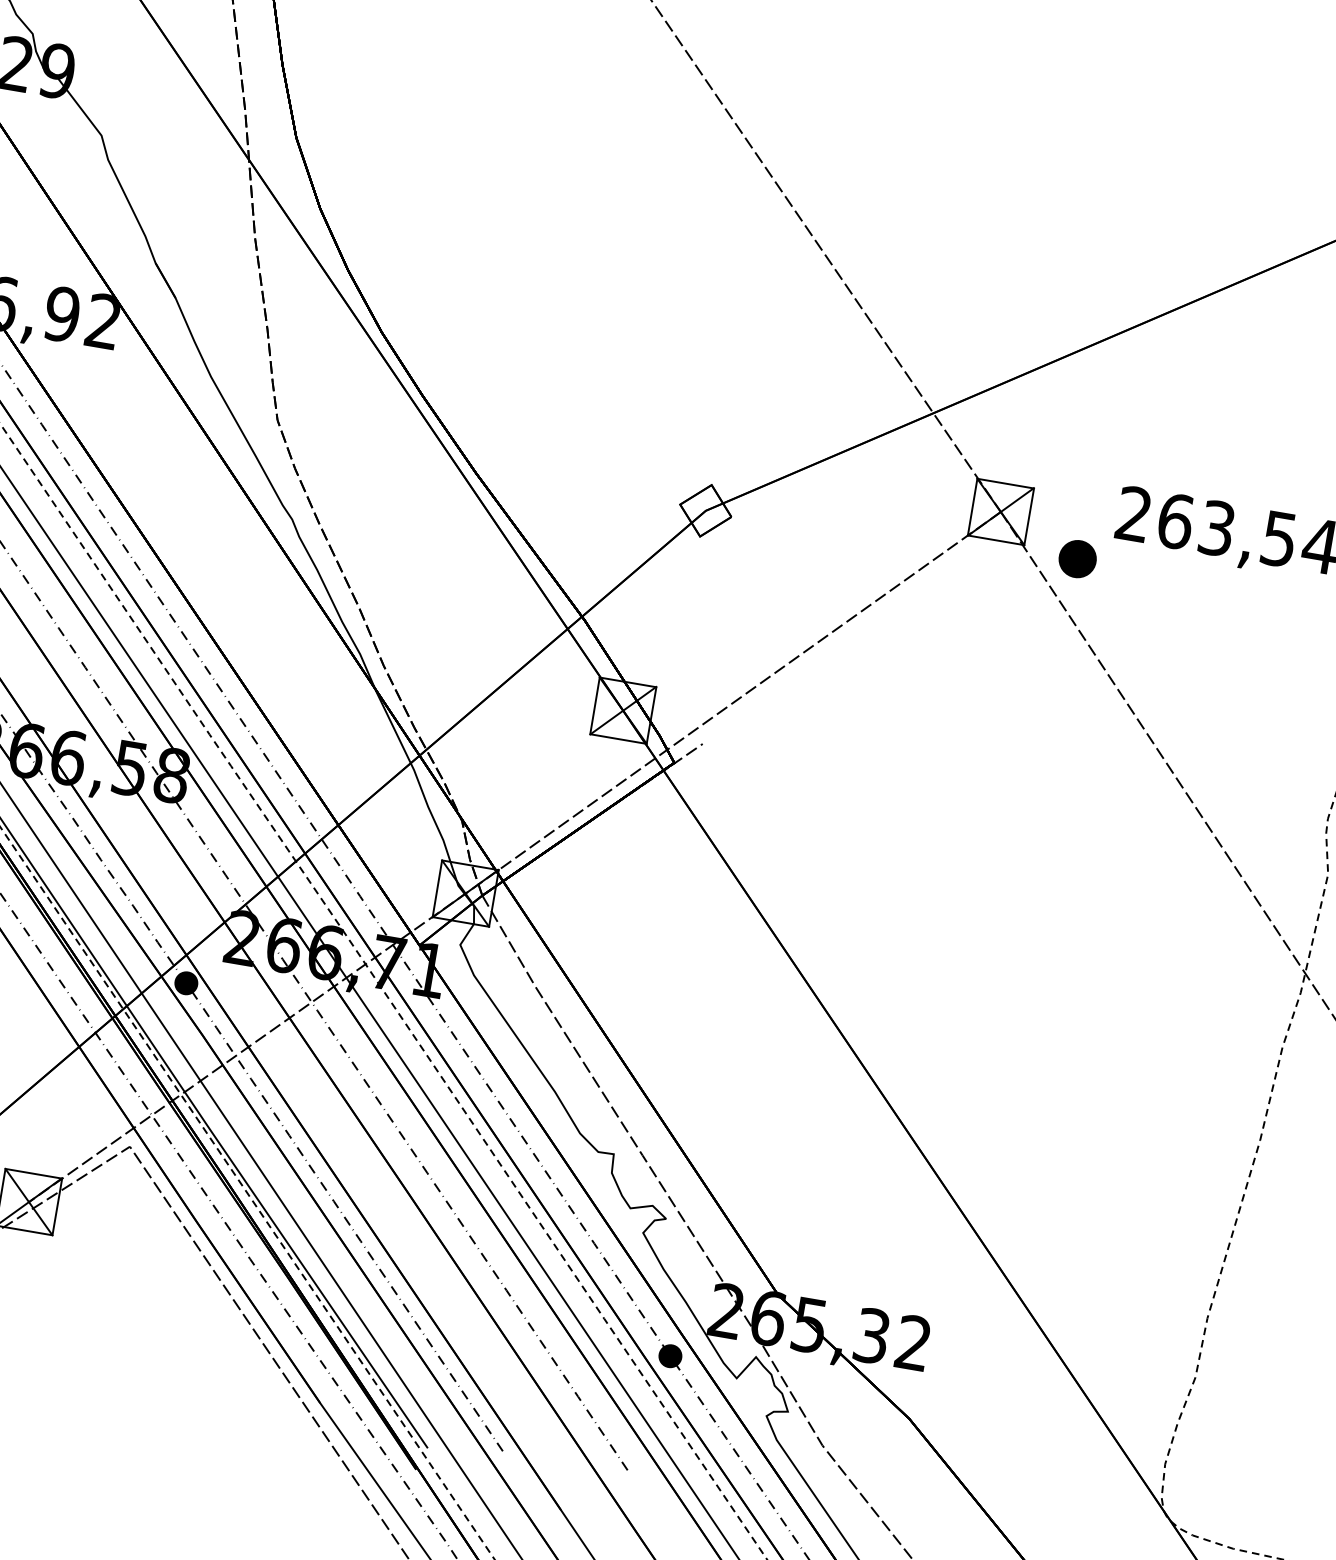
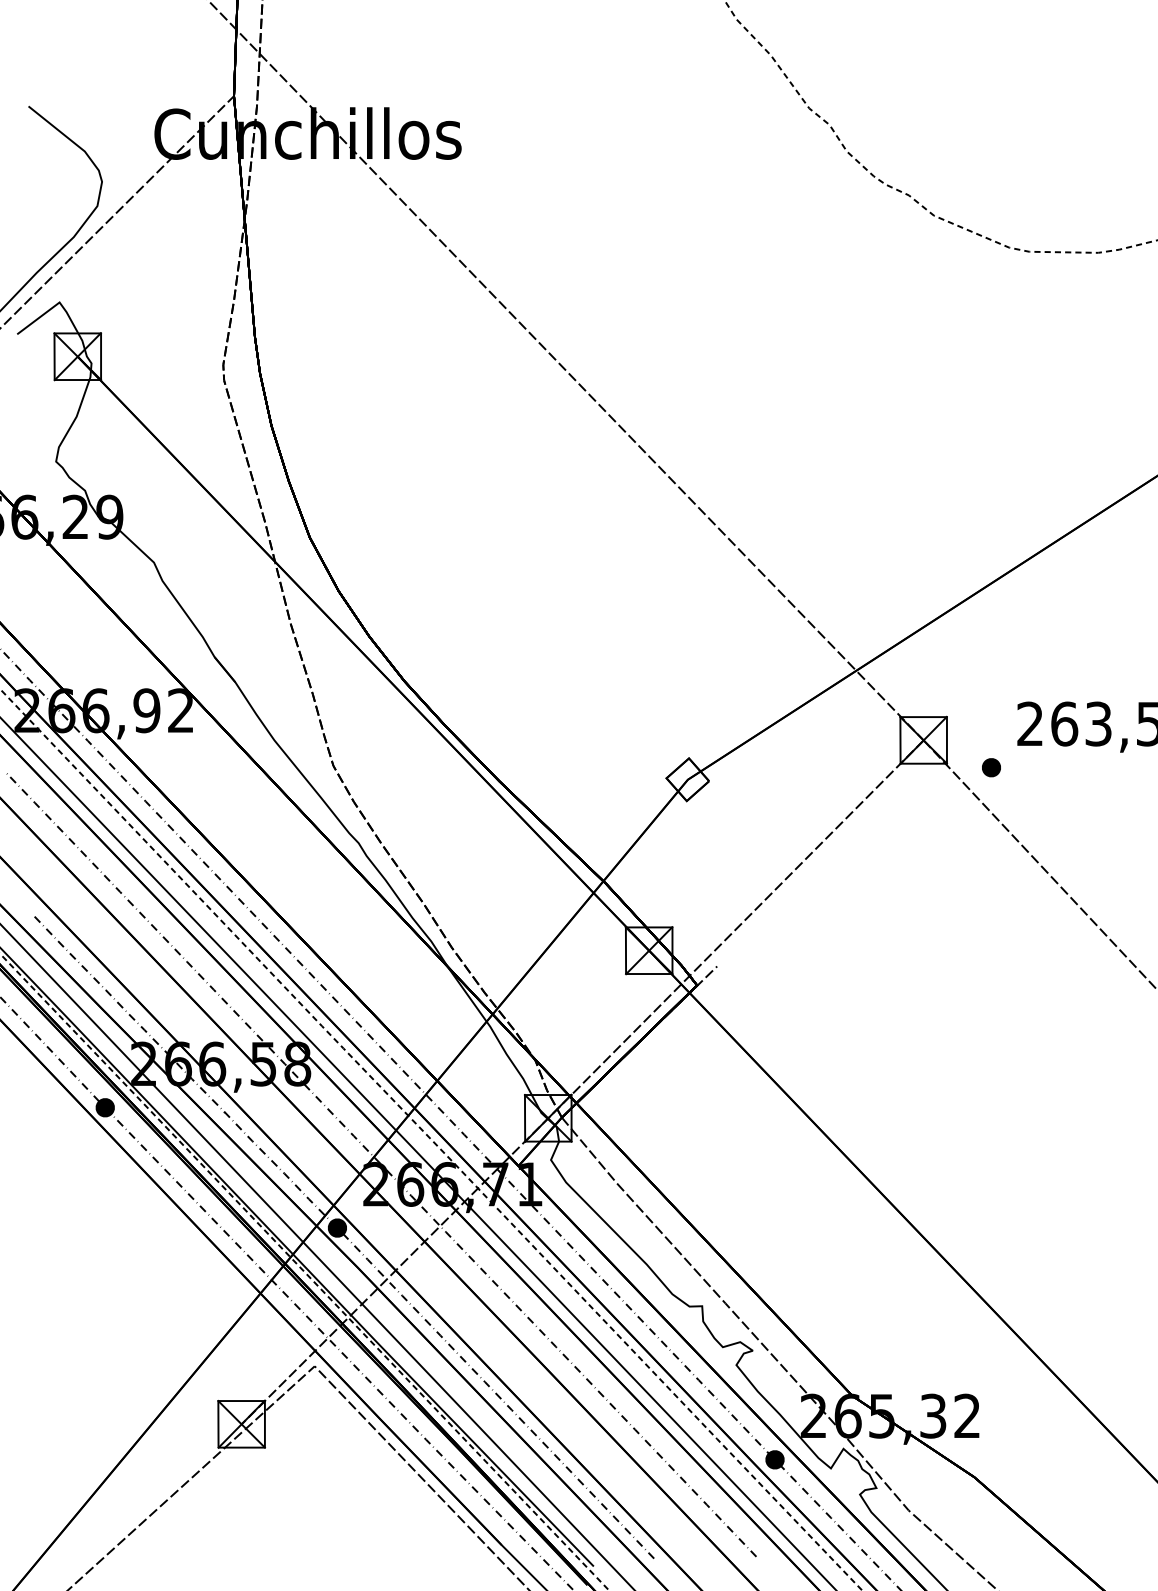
part: (1077, 559) -> (991, 767), size x0.62

